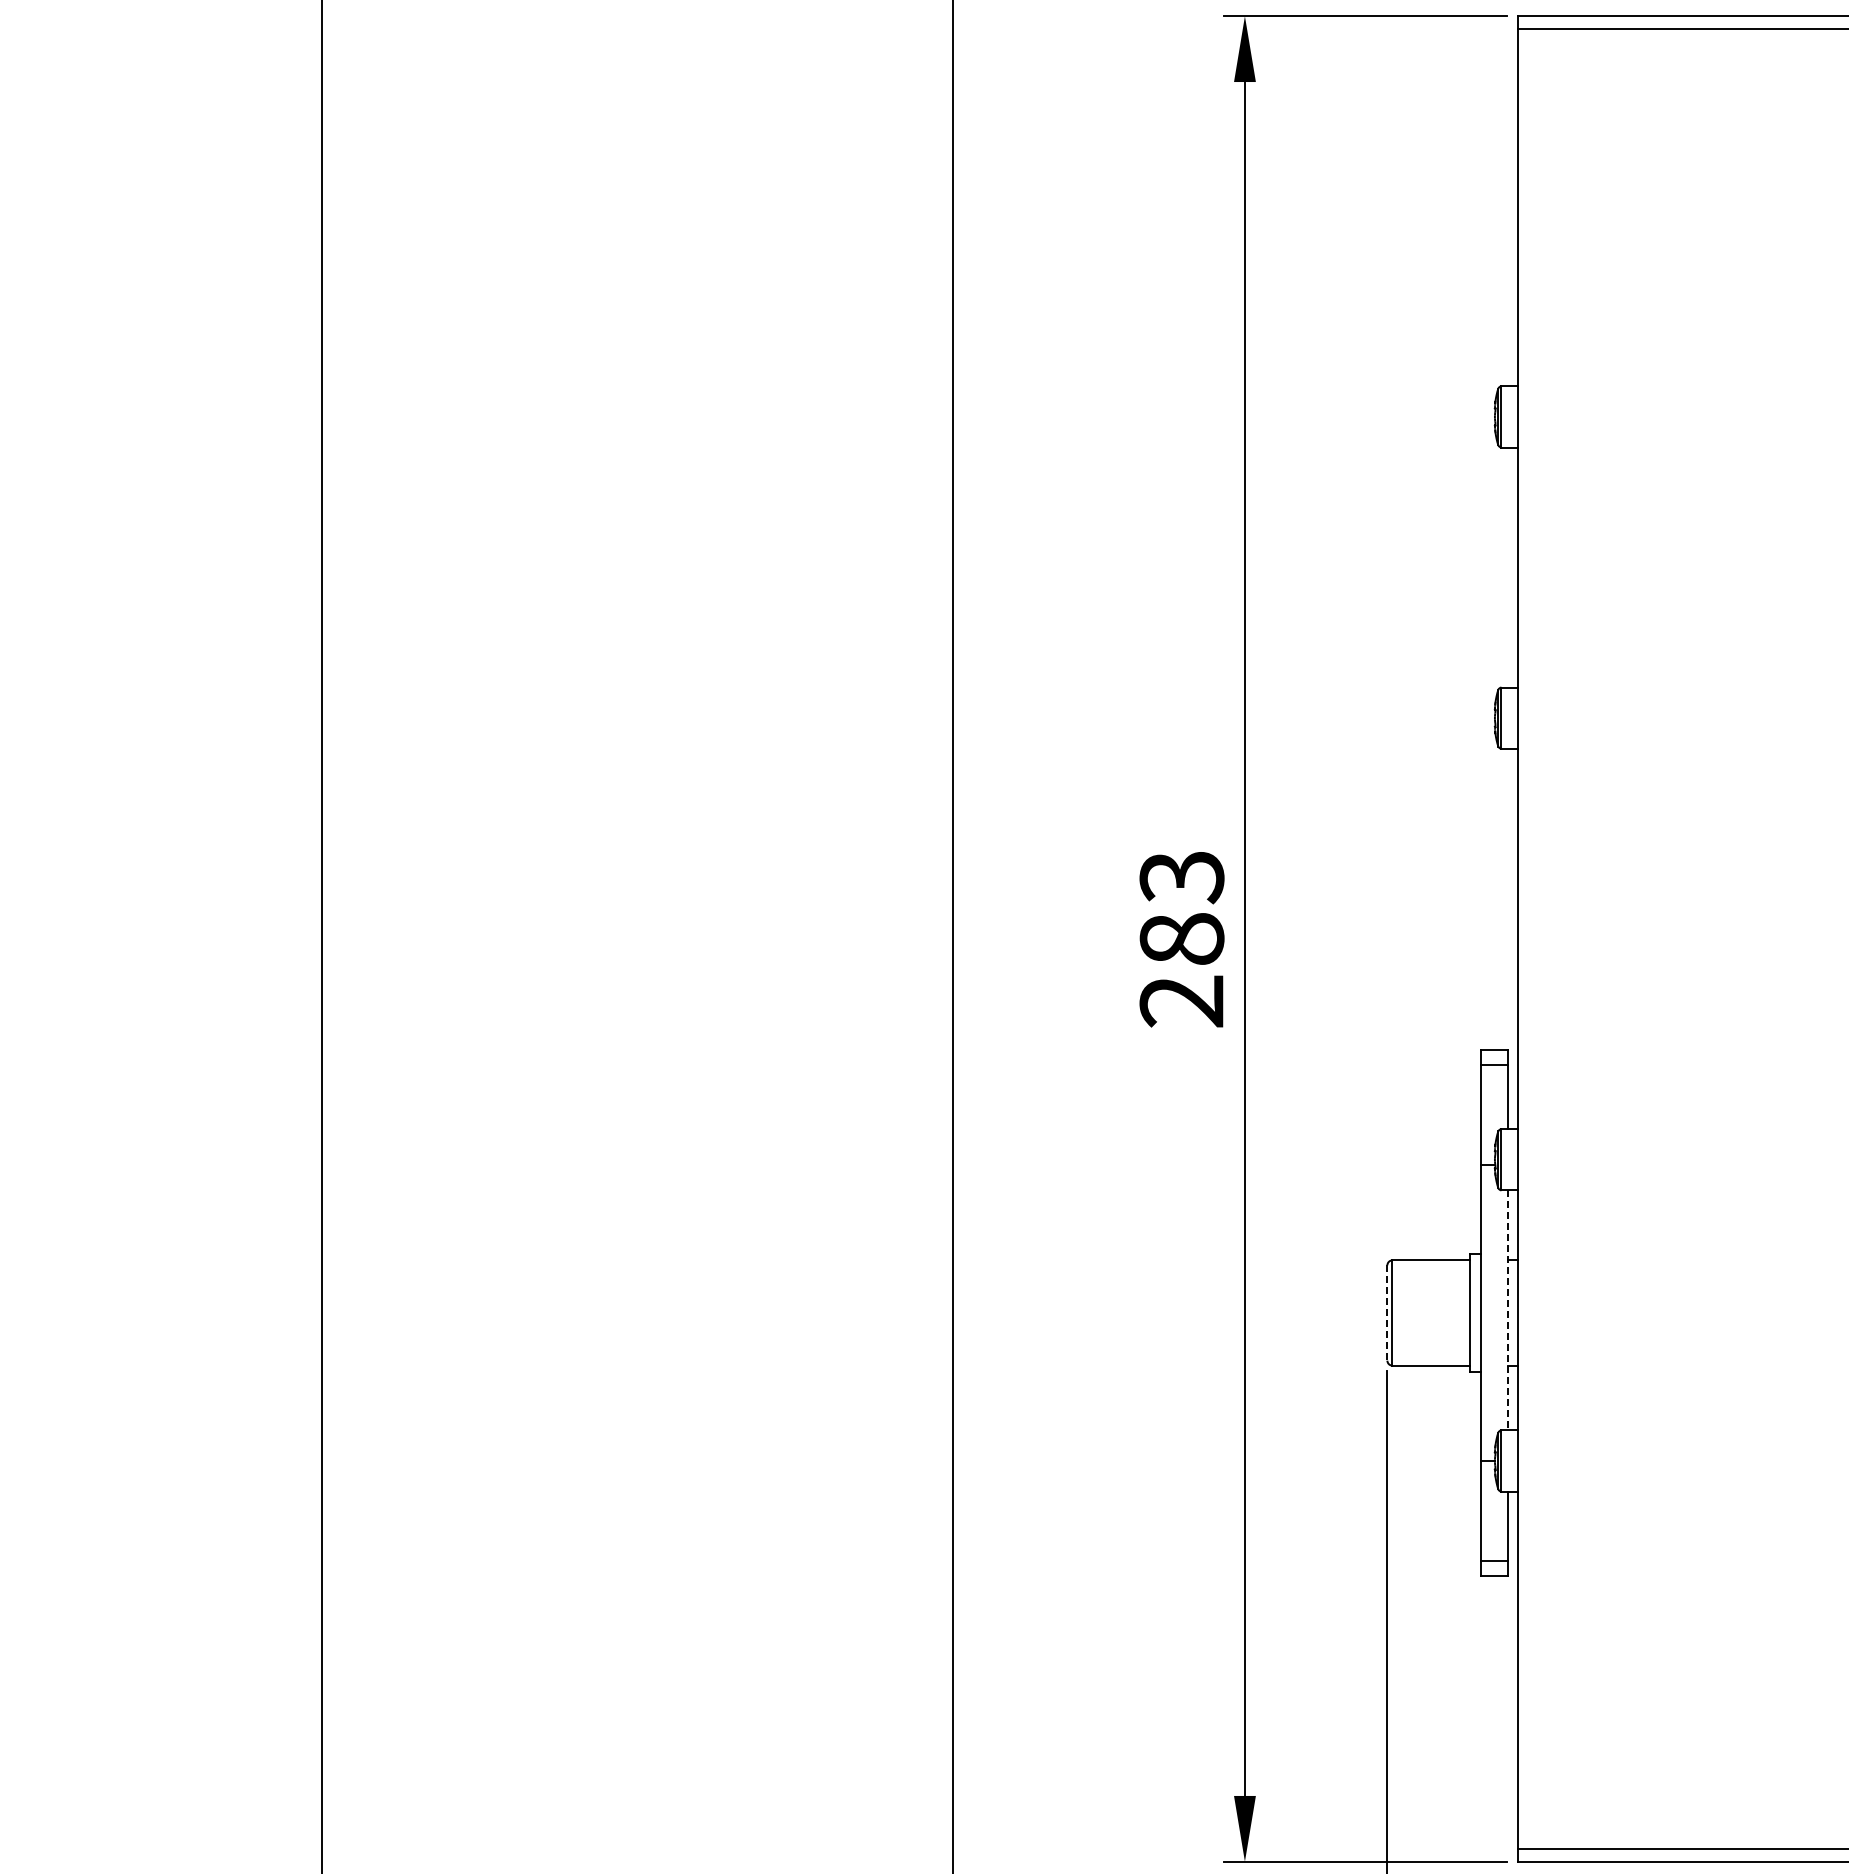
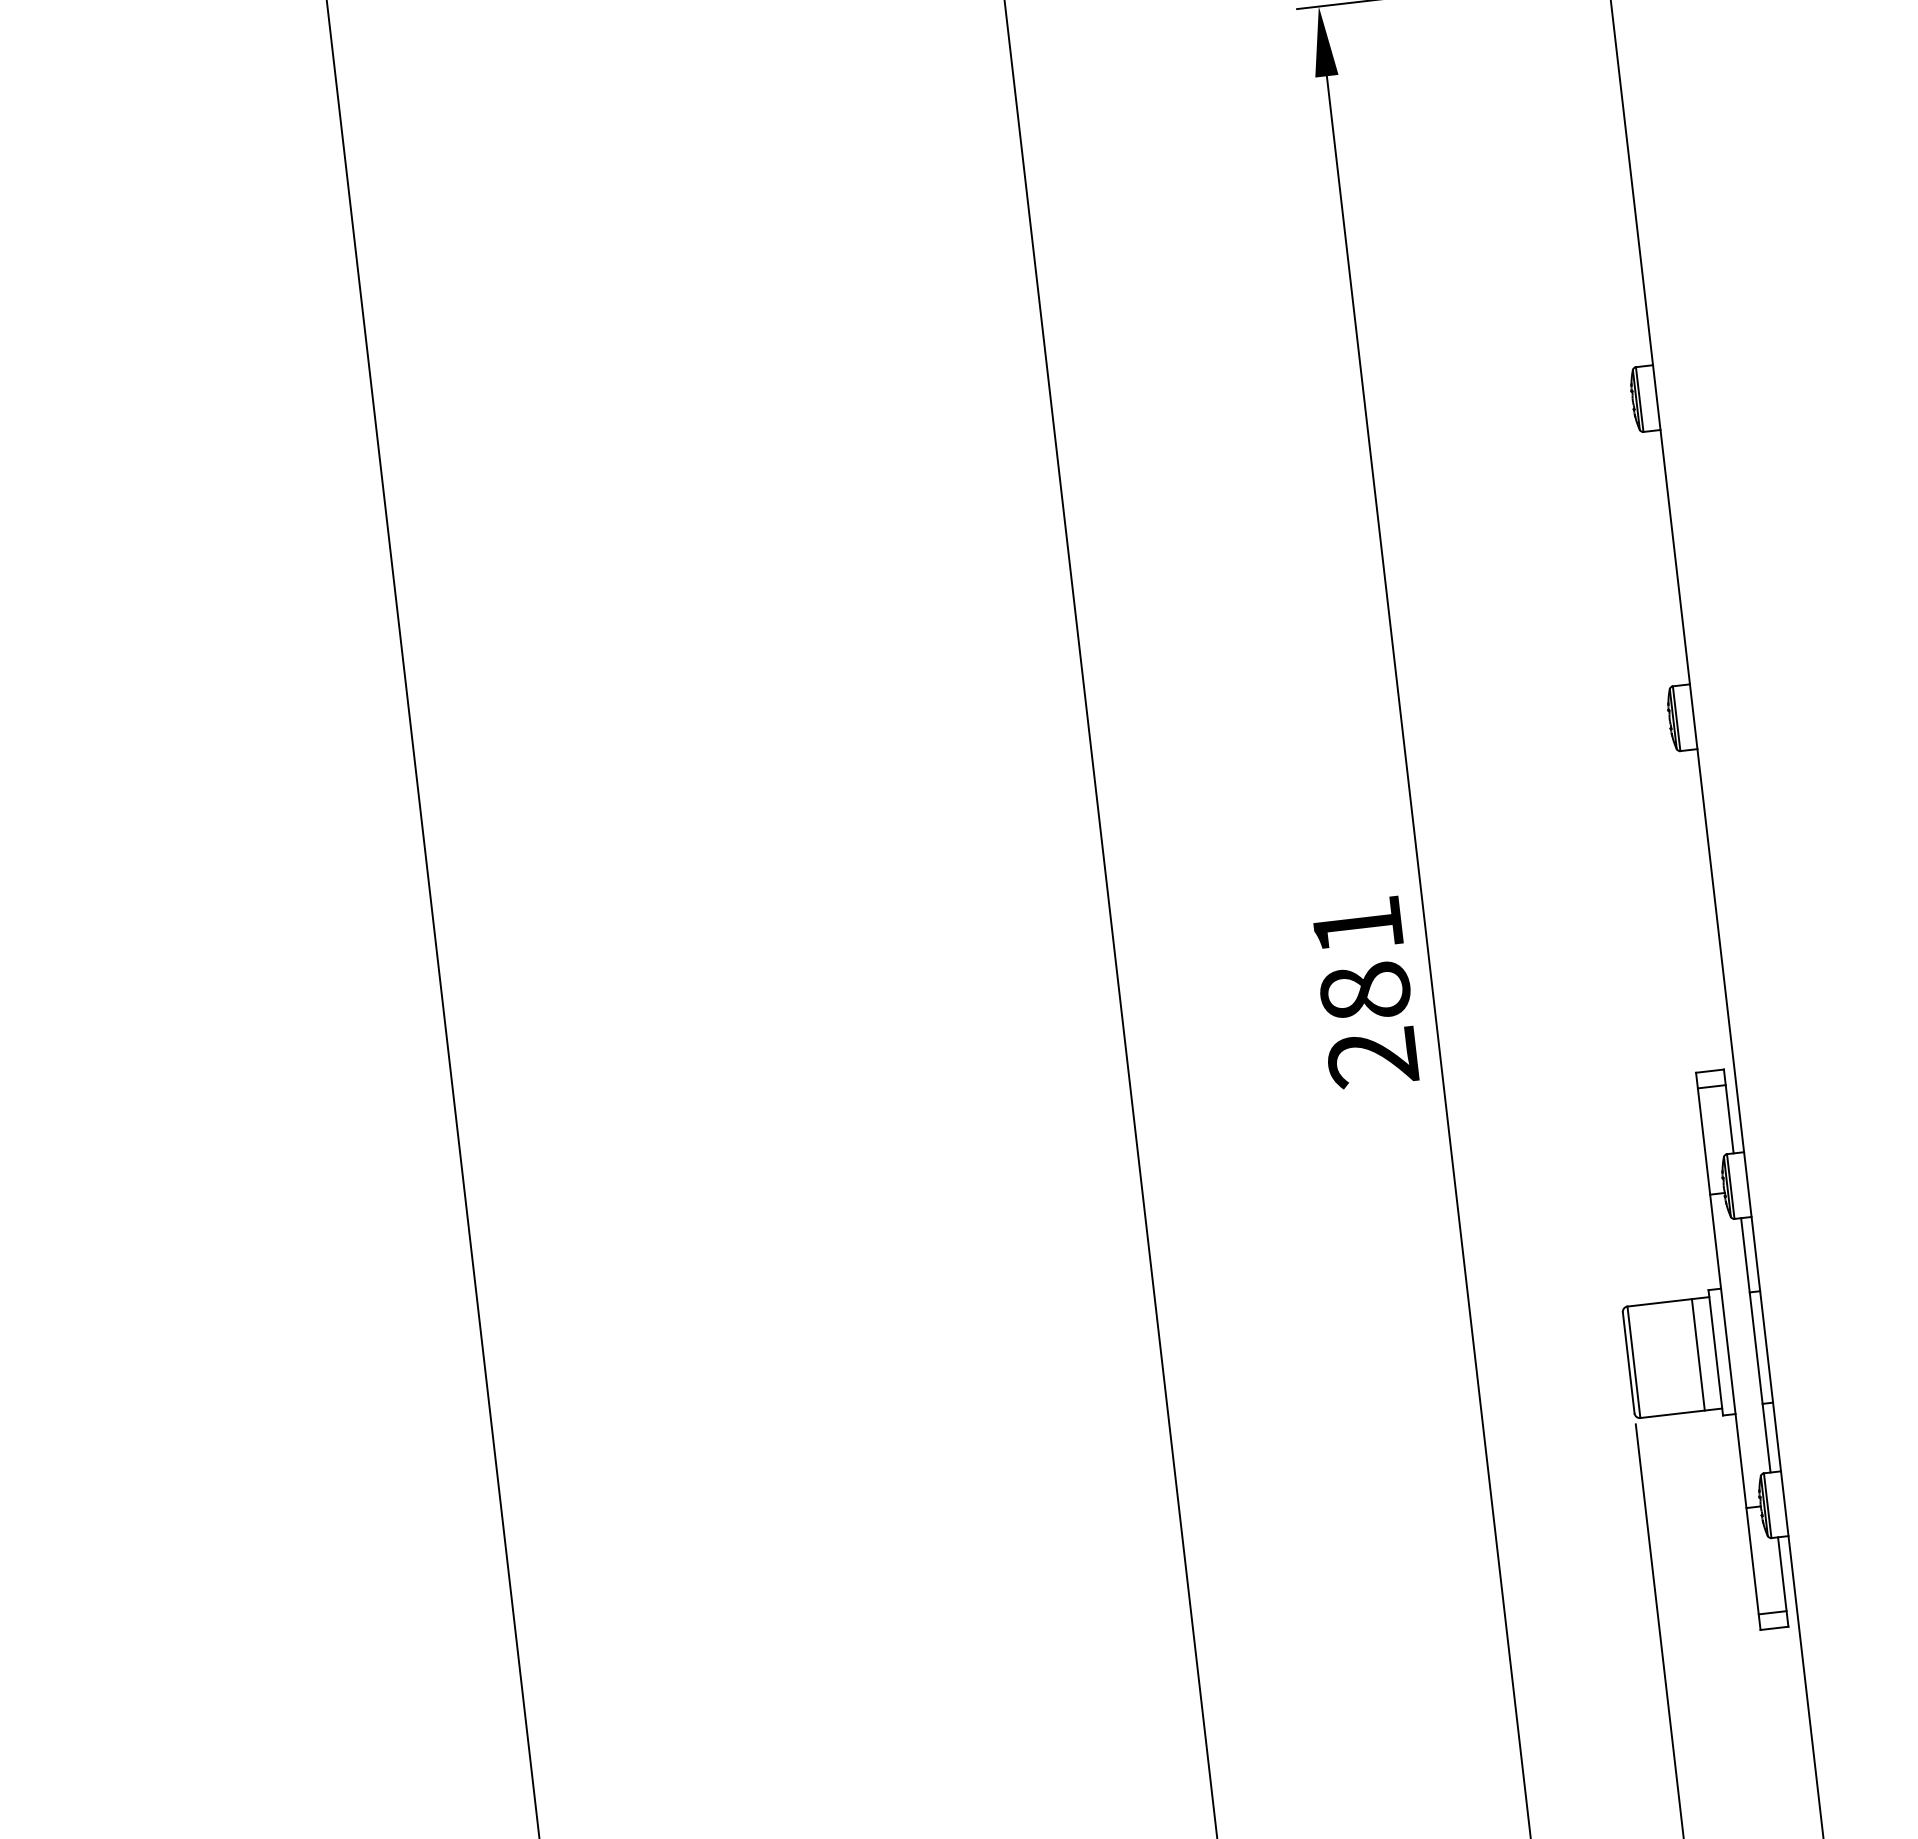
text: (1181, 878) -> (1357, 927), 283 -> 281
line: (1507, 1310) -> (1755, 1345), dashed -> solid
line: (1453, 1312) -> (1698, 1354), added
line: (1387, 1313) -> (1628, 1363), dashed -> solid

